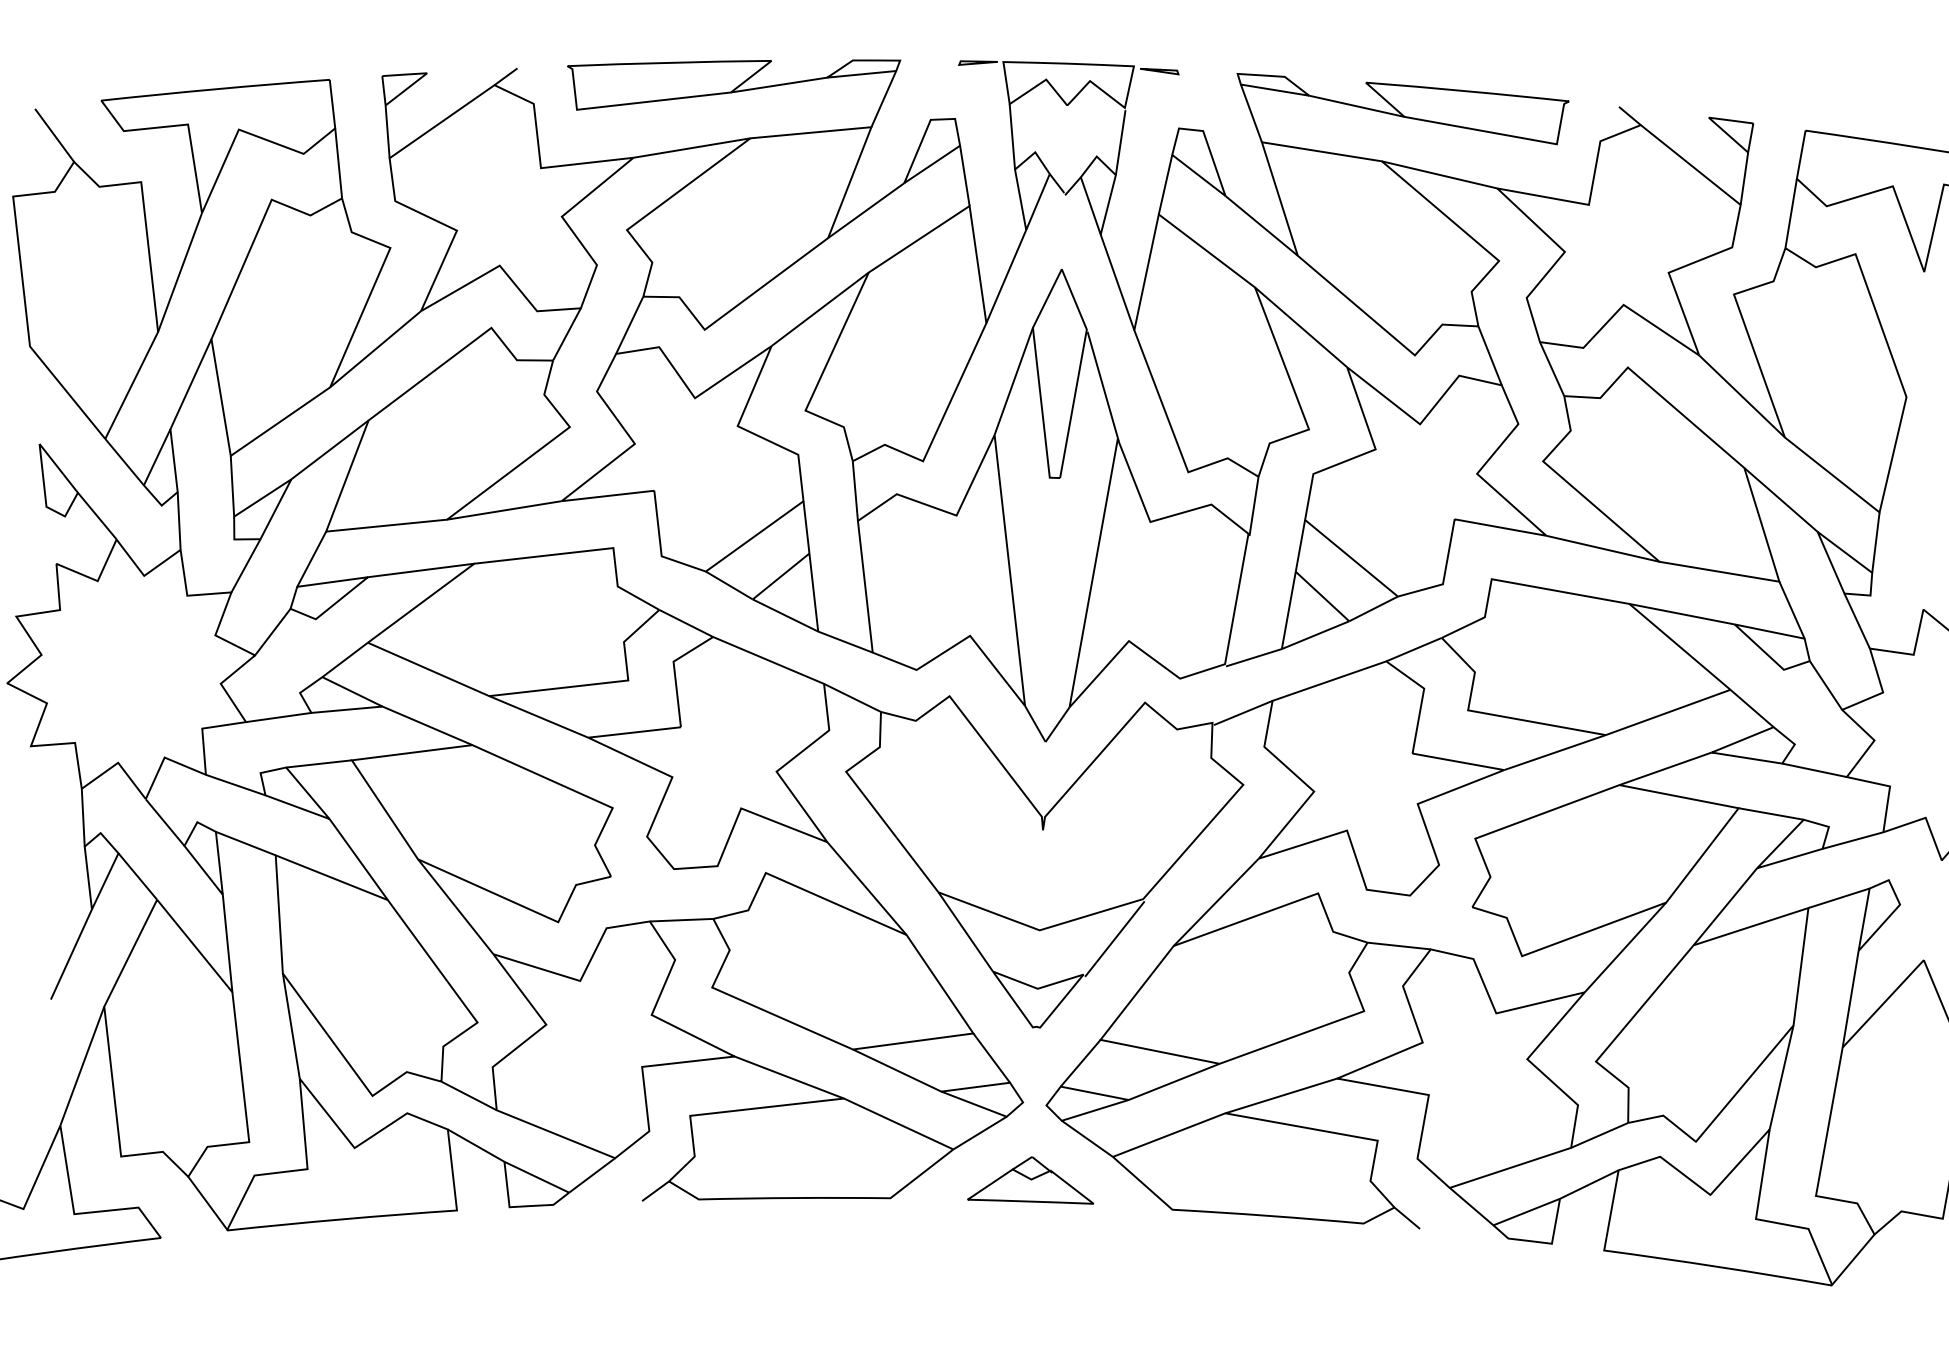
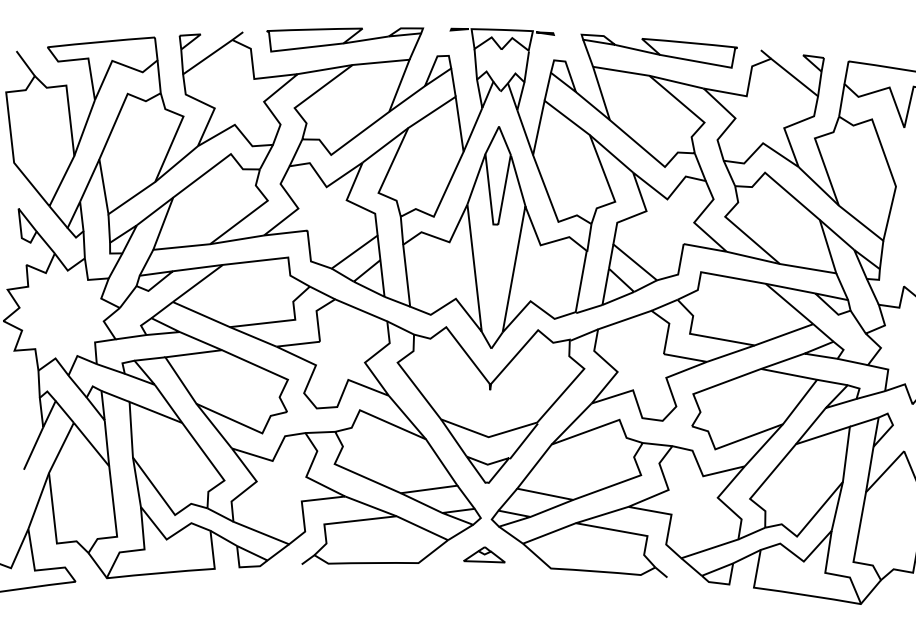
part: (1030, 1179) -> (484, 554), size x0.7

